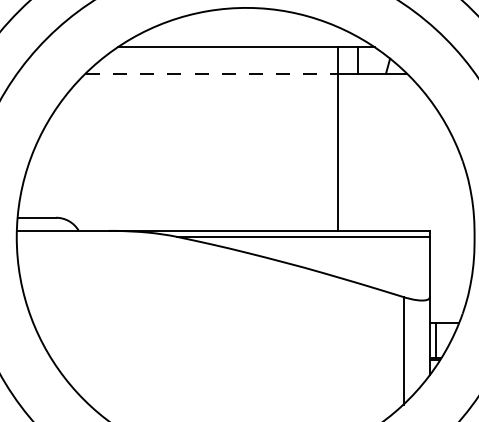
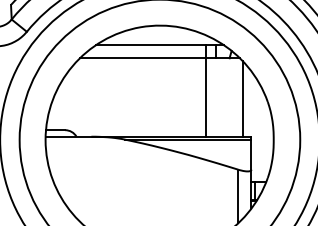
line: (211, 73) -> (142, 58), dashed -> solid
line: (411, 154) -> (242, 98), added

